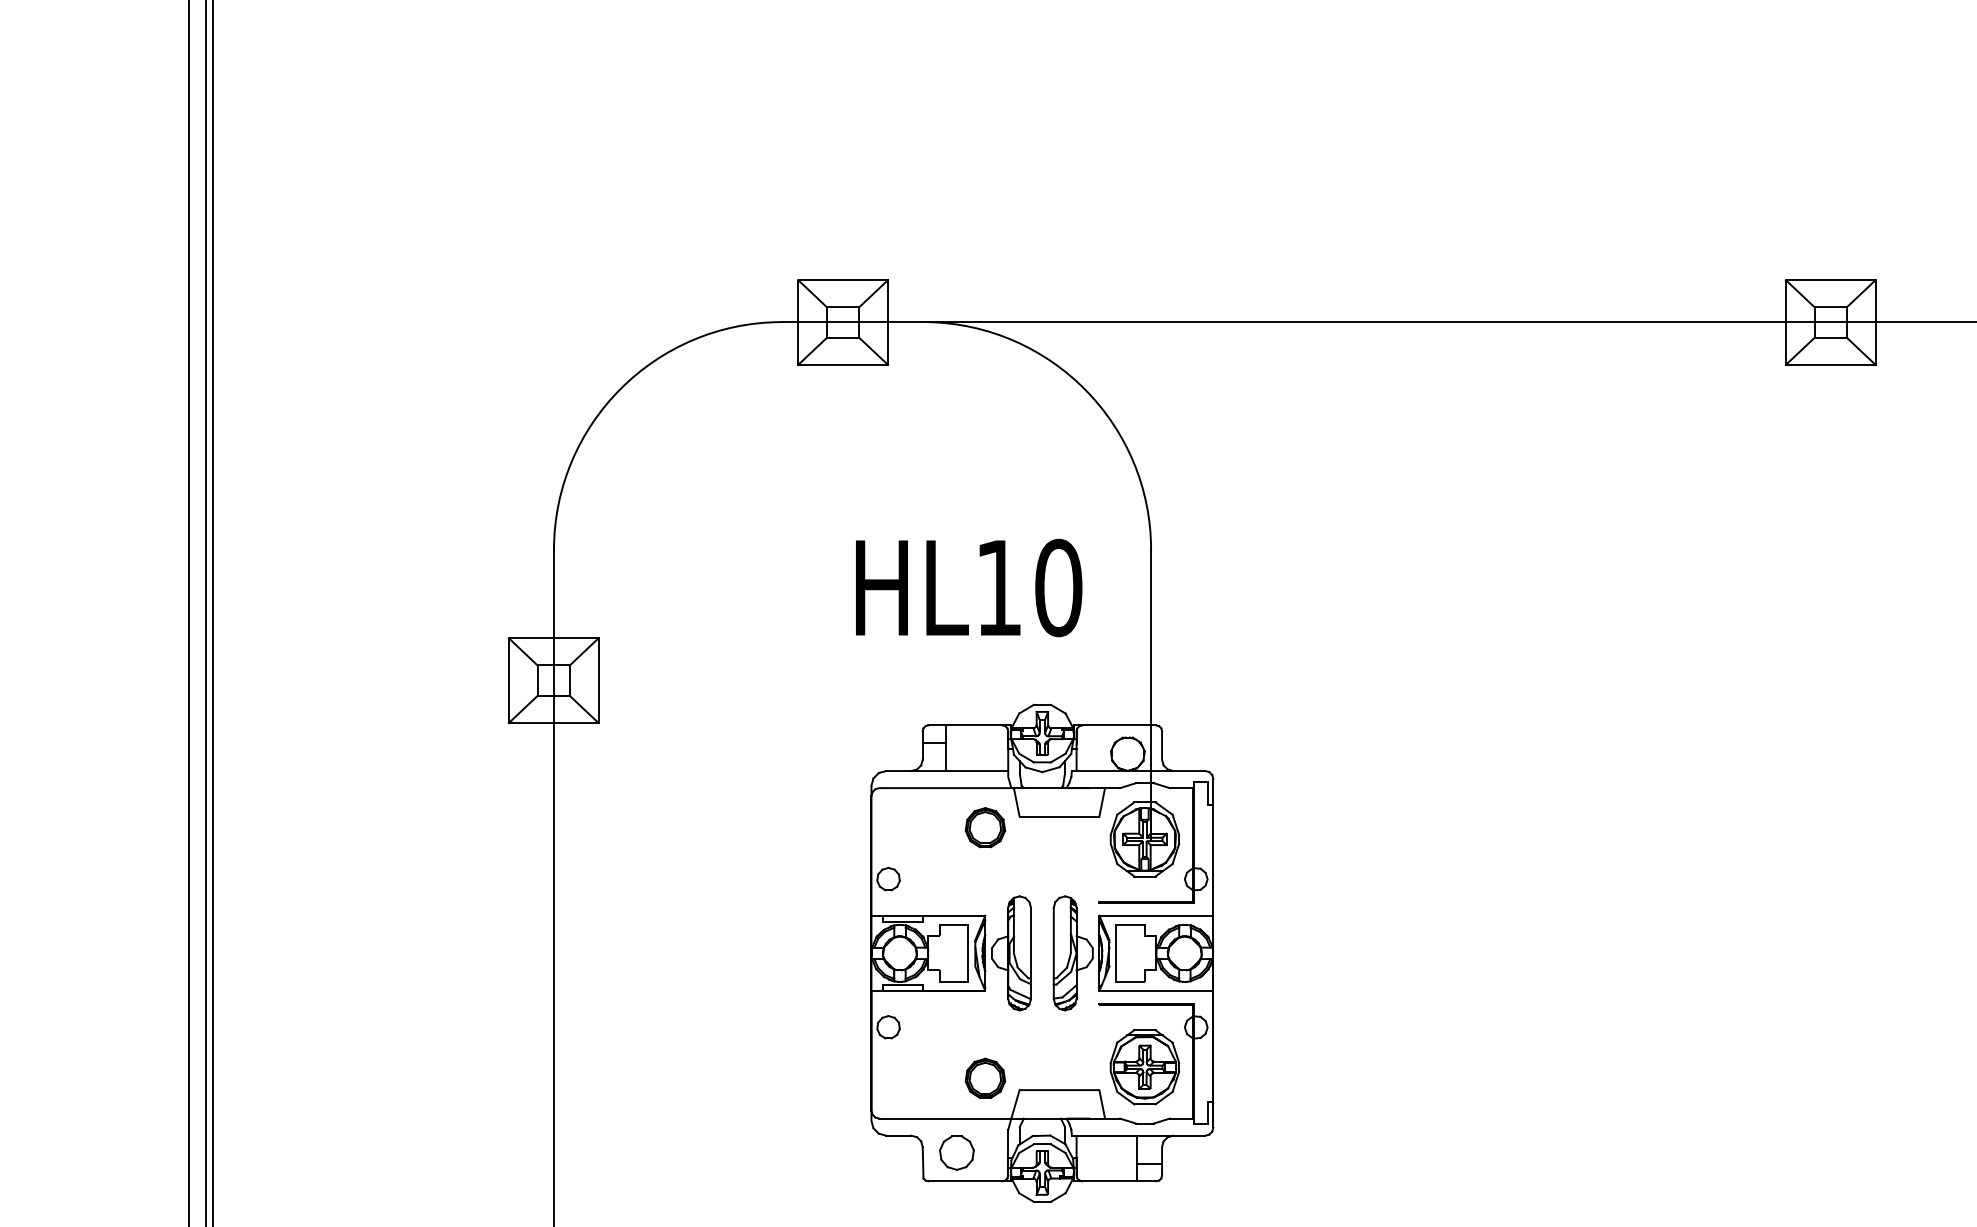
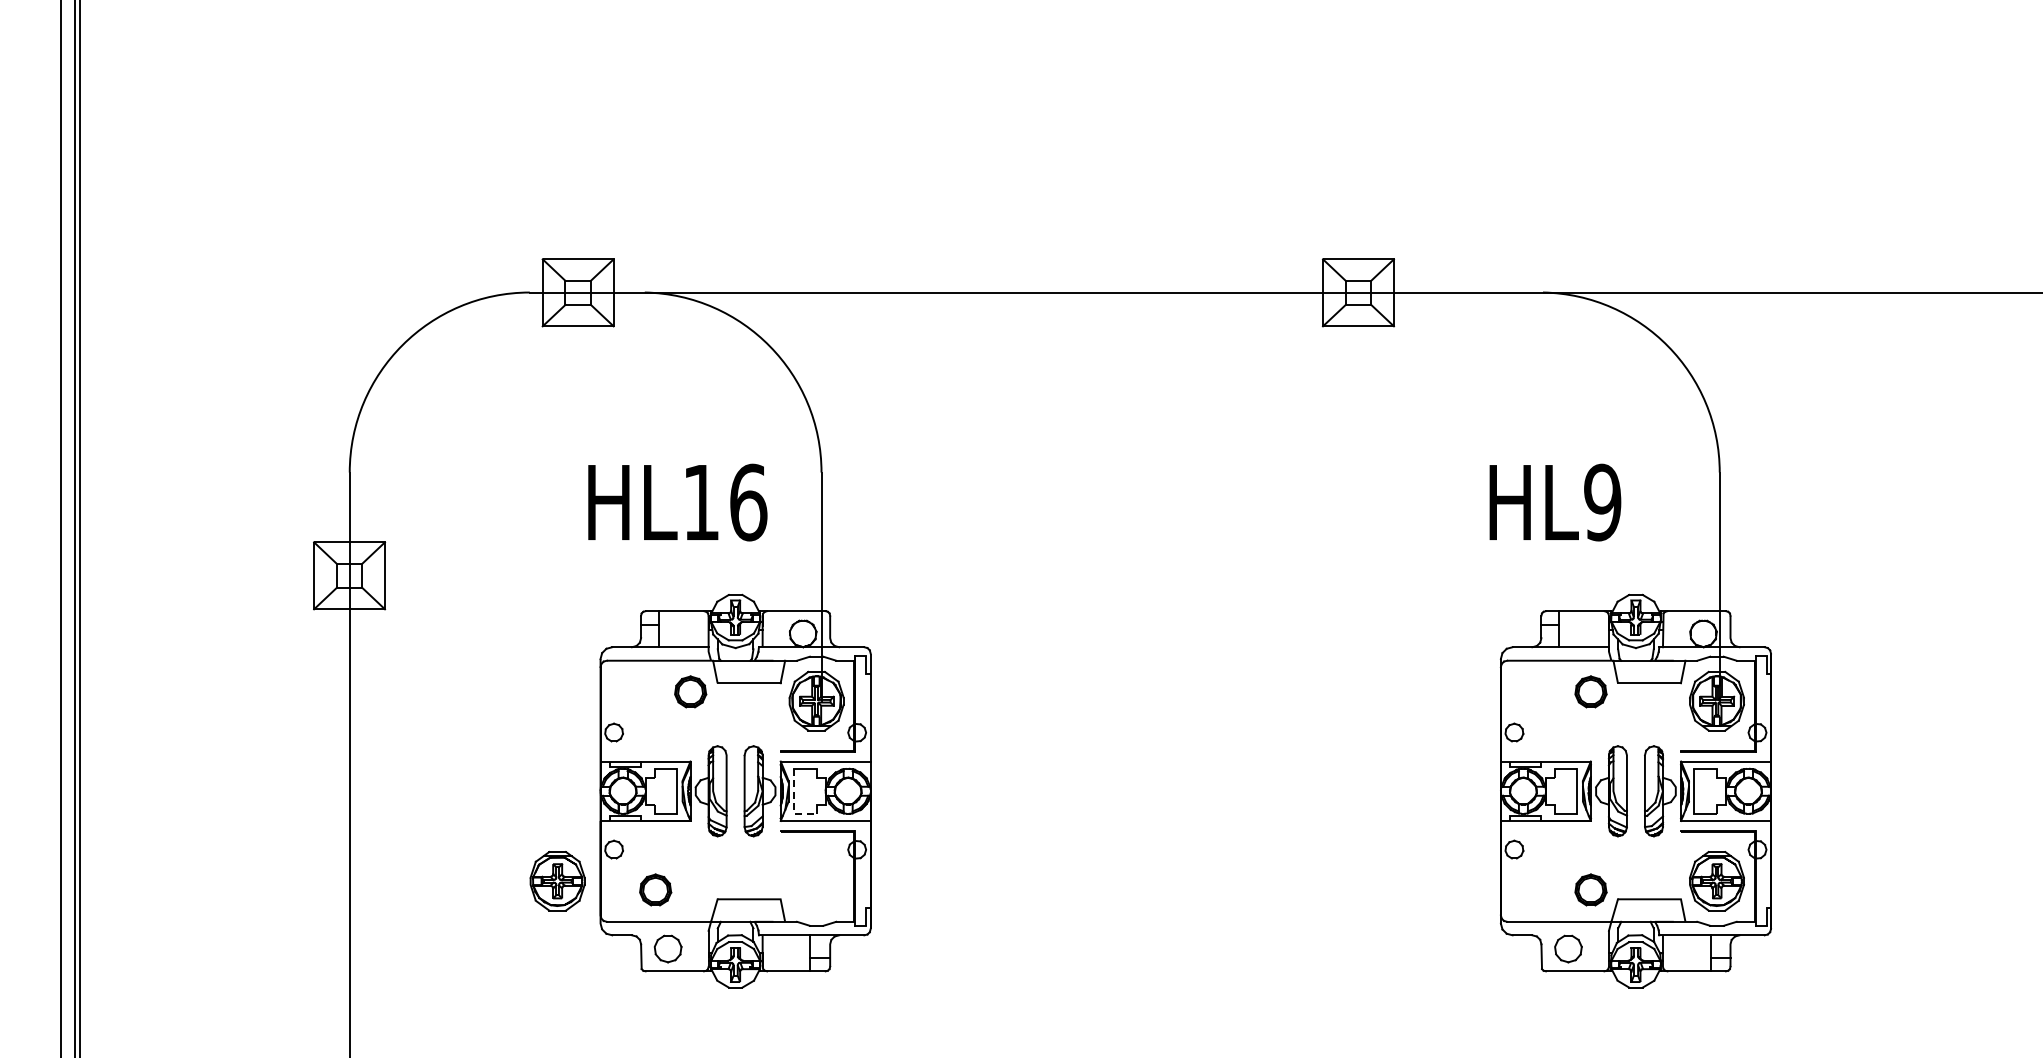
text: (1058, 587) -> (748, 502), HL10 -> HL16
line: (1116, 968) -> (794, 803), solid -> dashed
part: (1144, 1066) -> (557, 880), moved
part: (985, 1077) -> (655, 889), moved

